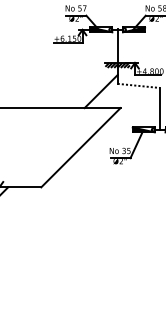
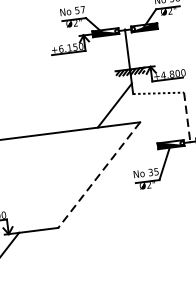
line: (160, 108) -> (187, 116), solid -> dashed
line: (80, 148) -> (98, 176), solid -> dashed

